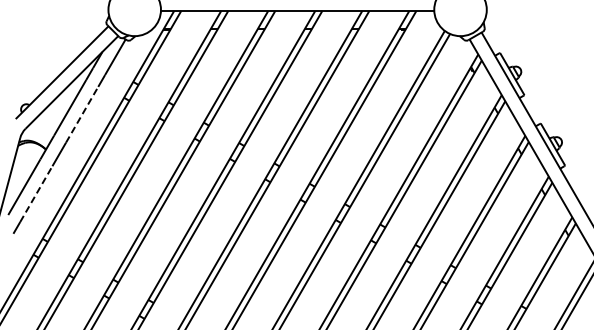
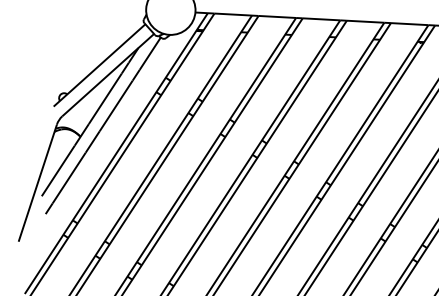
line: (82, 114) -> (116, 105), dashed -> solid
line: (36, 193) -> (69, 177), dashed -> solid

